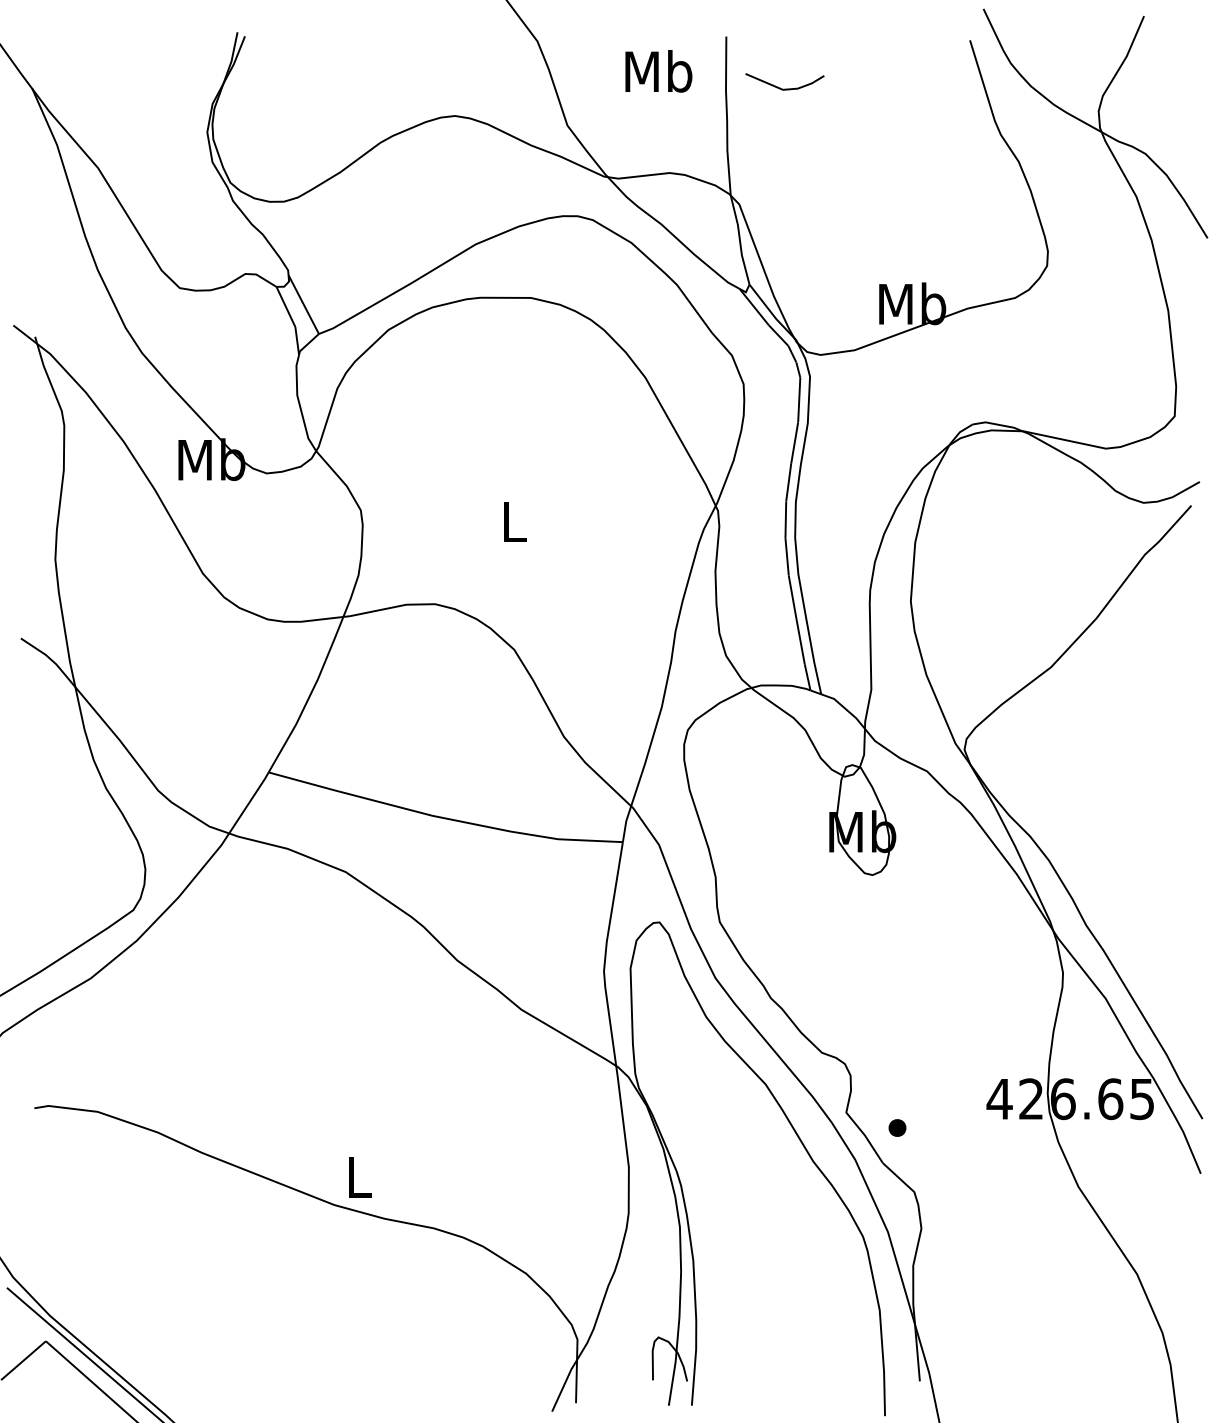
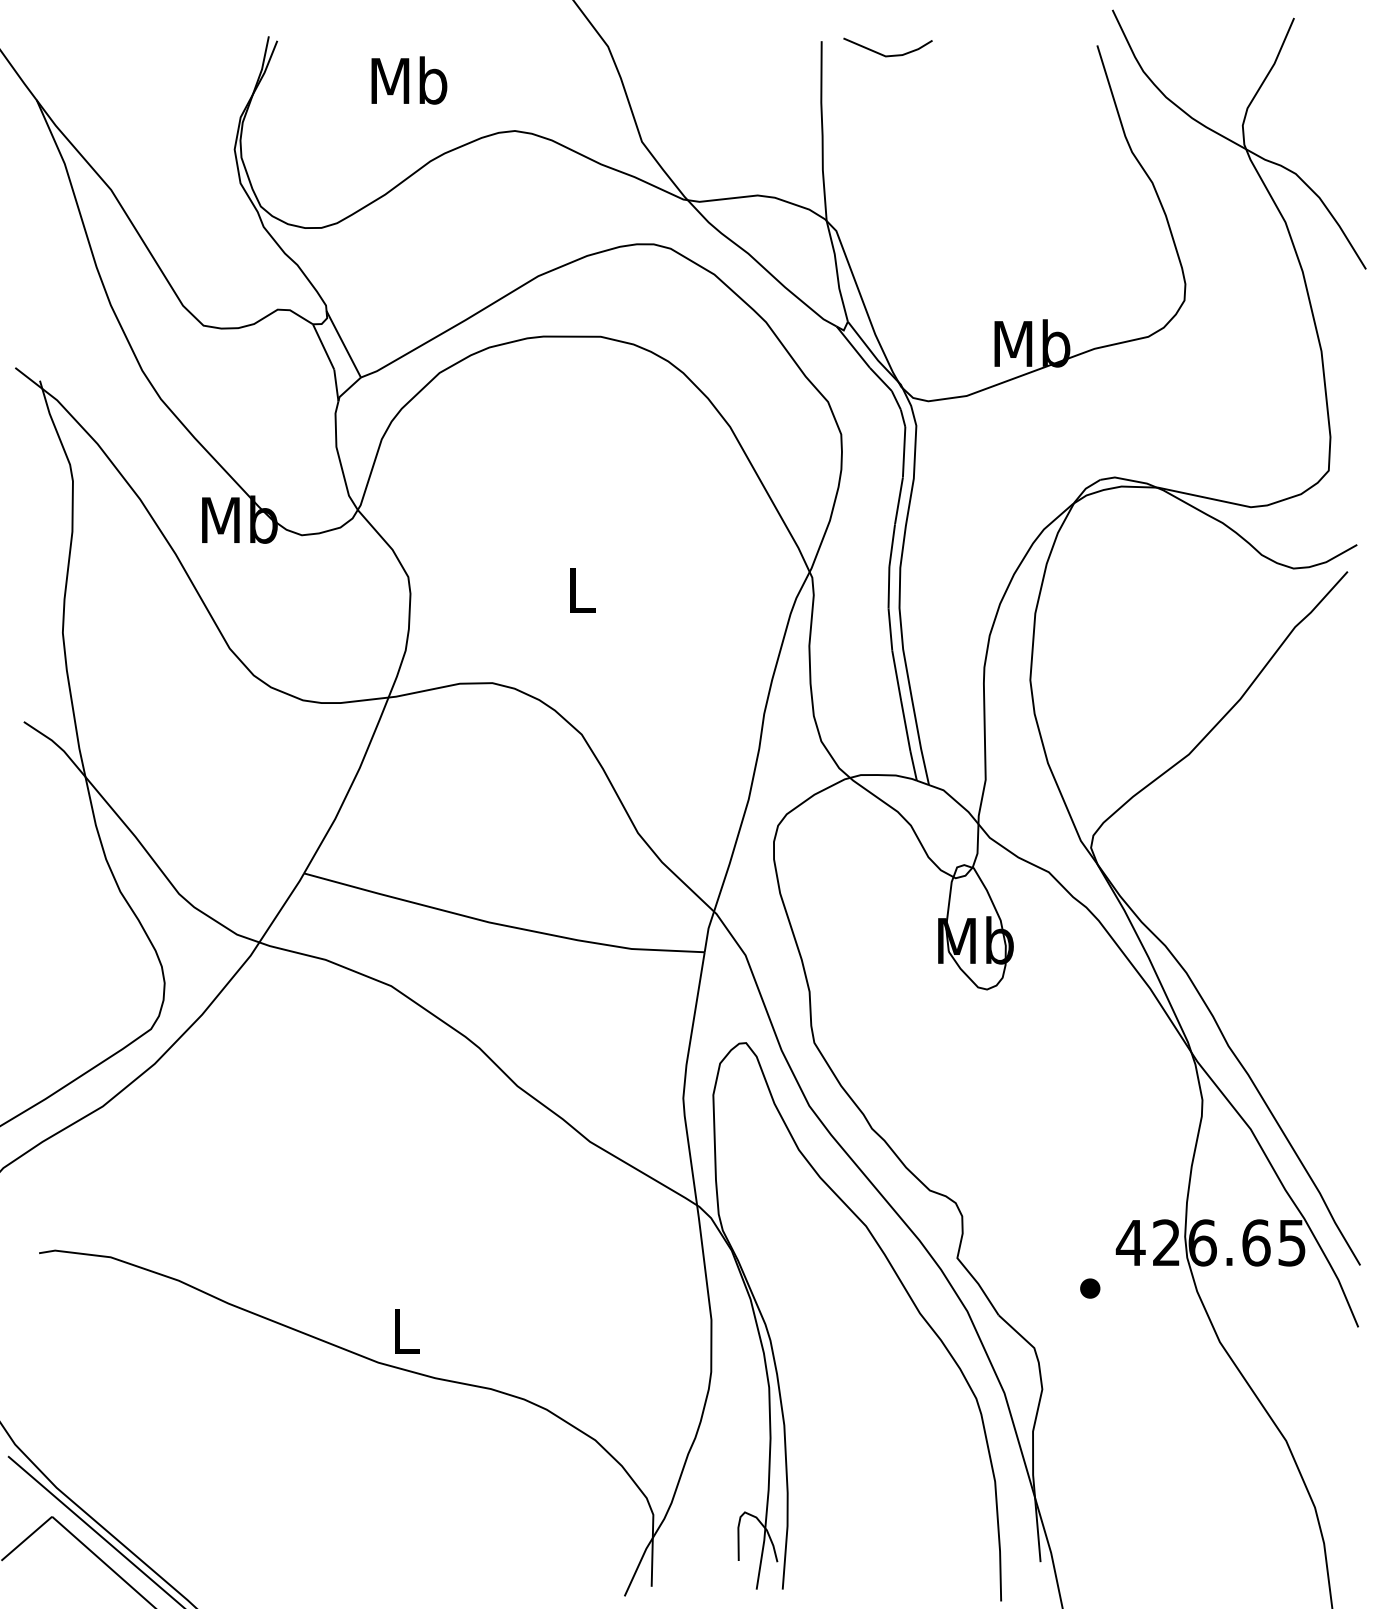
text: (658, 71) -> (409, 80), moved
line: (781, 88) -> (884, 54), moved
part: (897, 1127) -> (1090, 1288), moved

